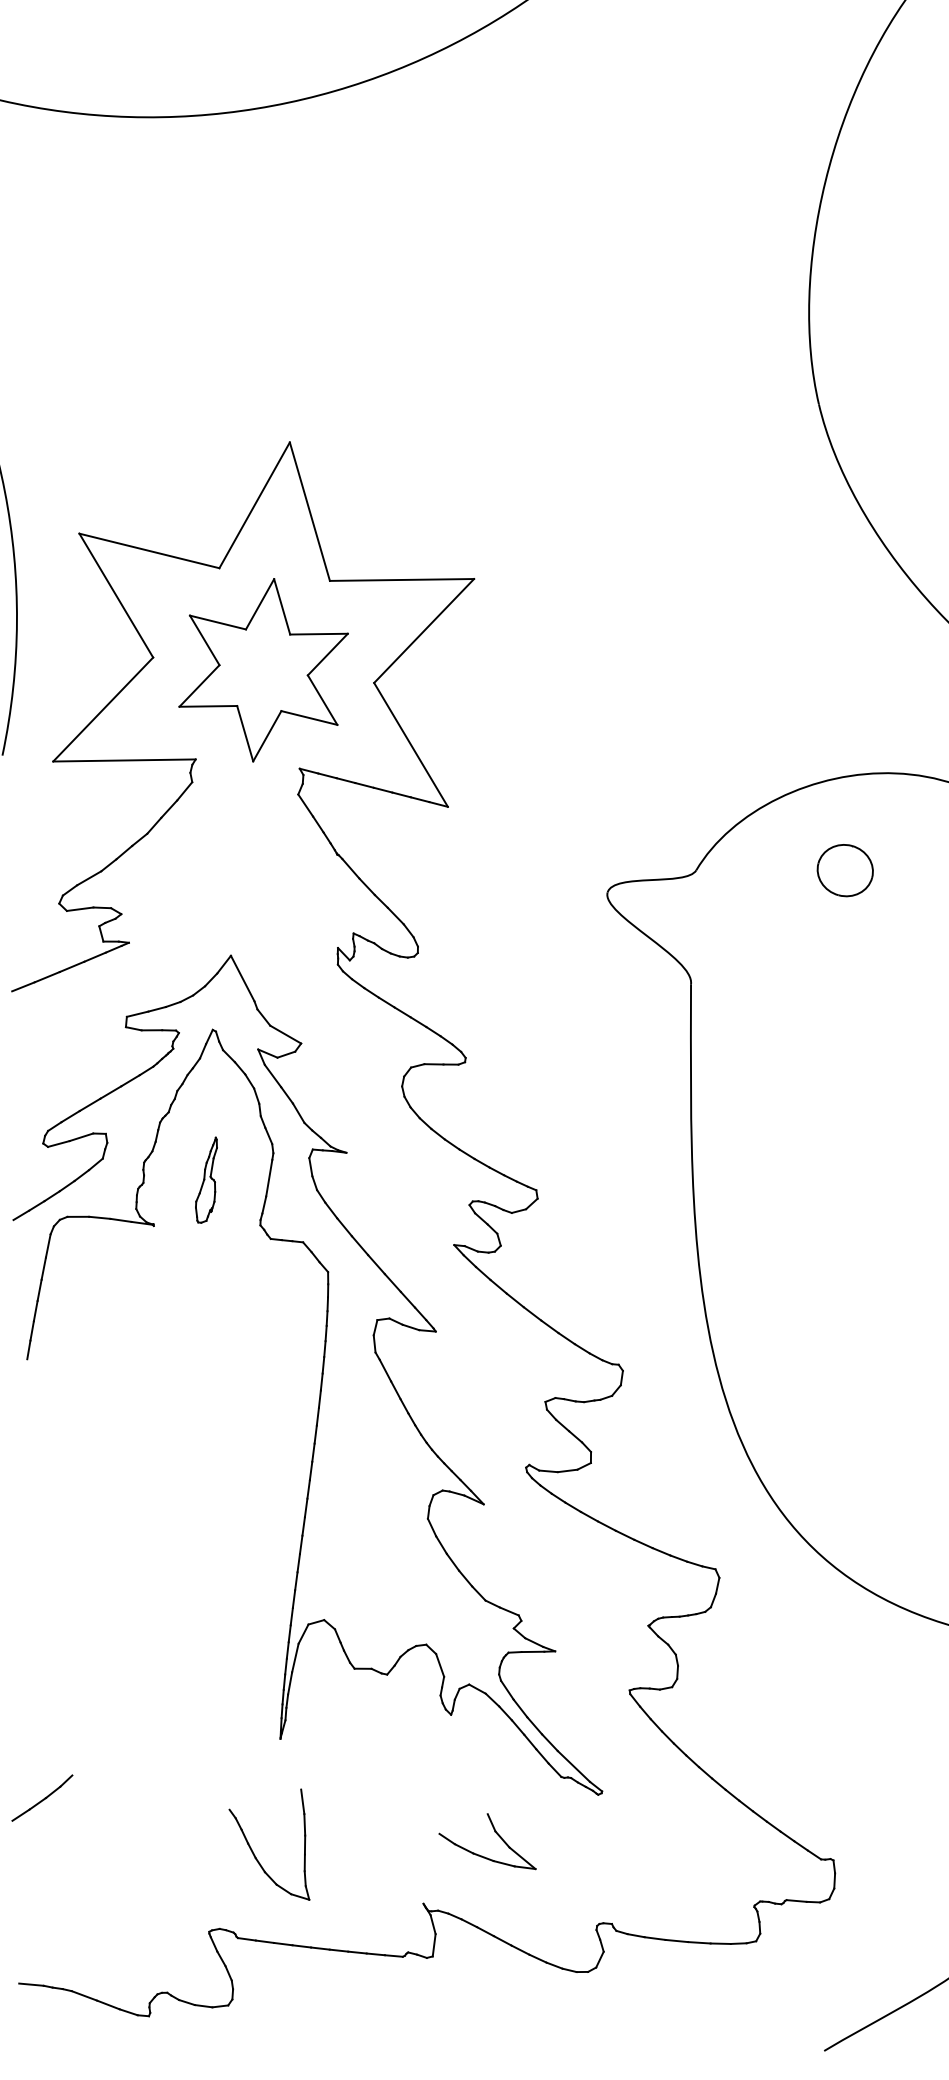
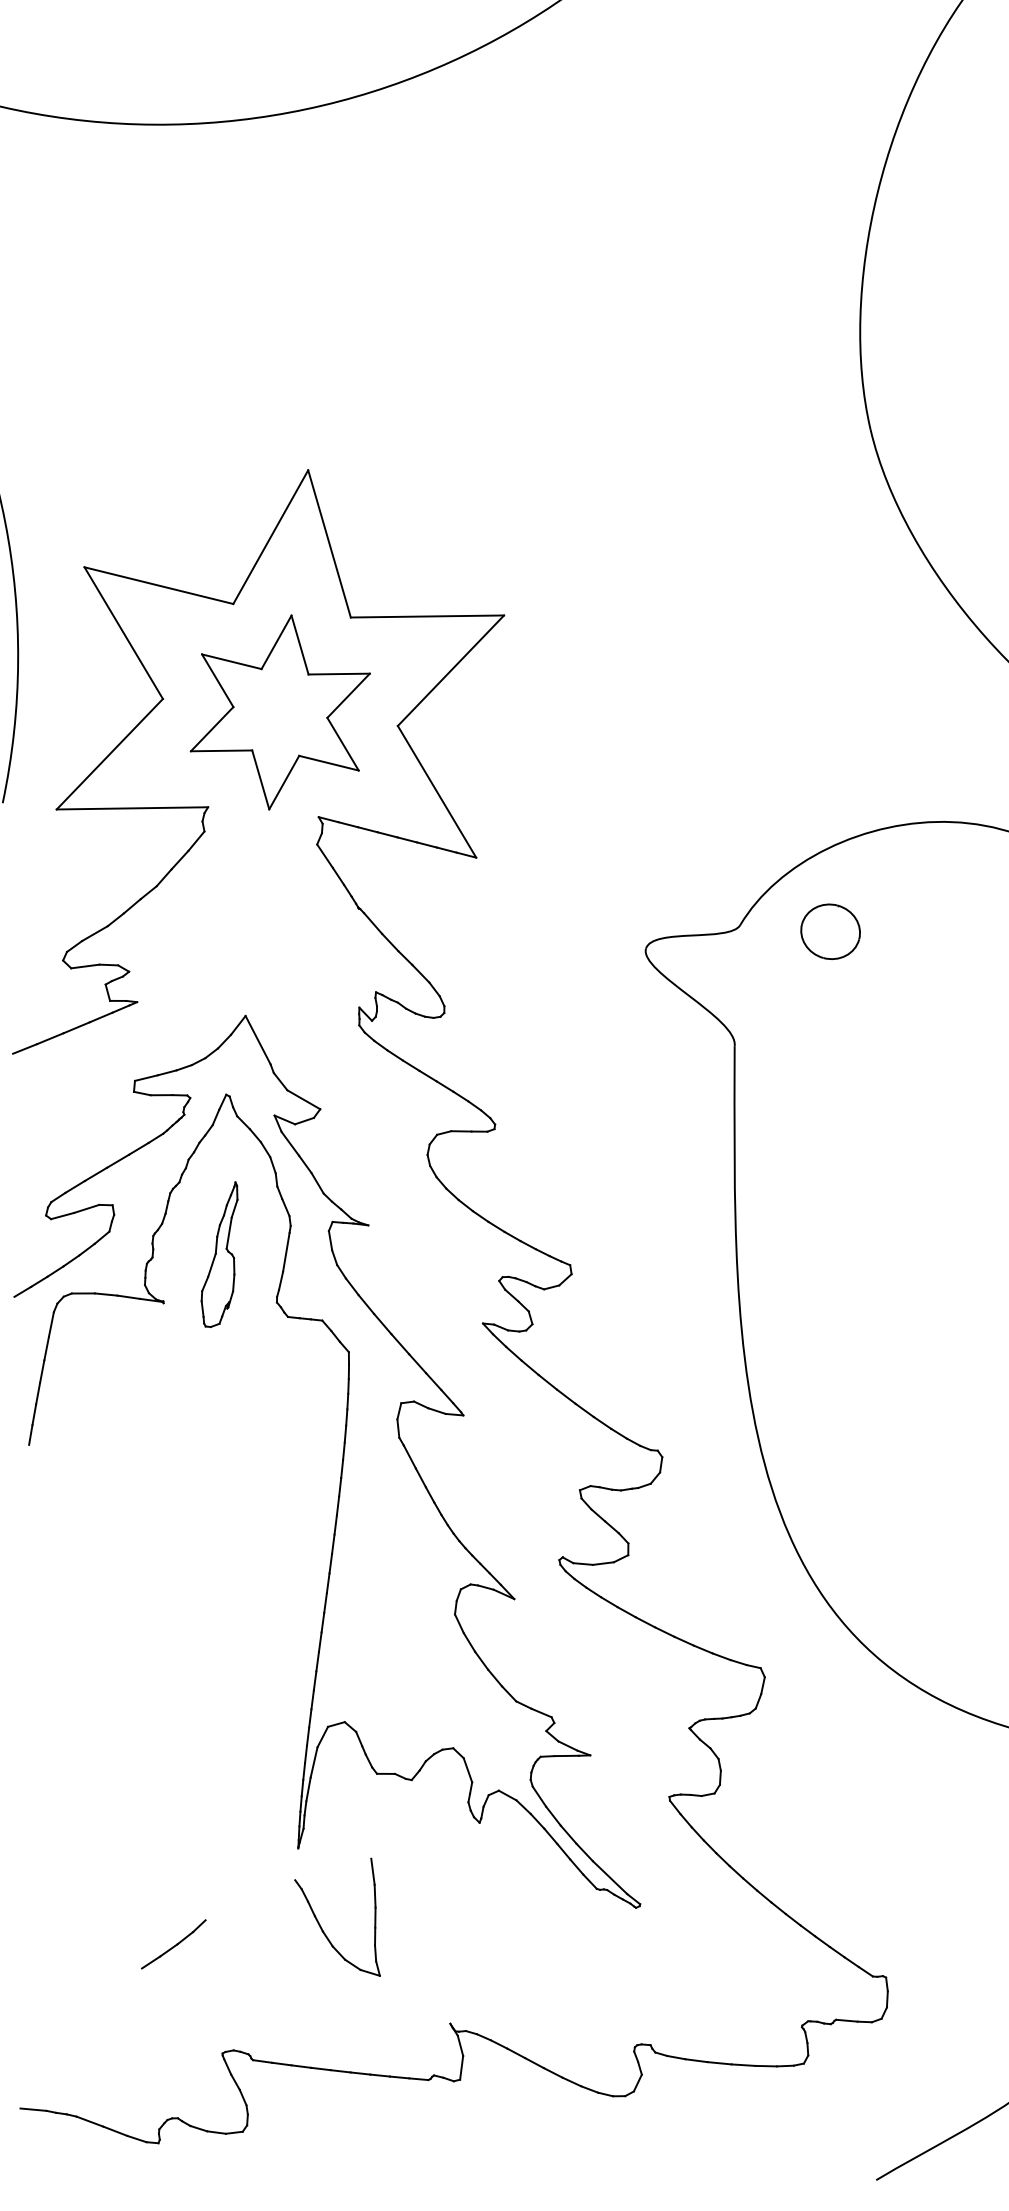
part: (844, 870) -> (829, 931), moved
part: (206, 1179) -> (219, 1253), size x1.6
part: (42, 1797) -> (173, 1943), moved
part: (494, 1832) -> (525, 1947), removed
part: (253, 1851) -> (320, 1924), moved

